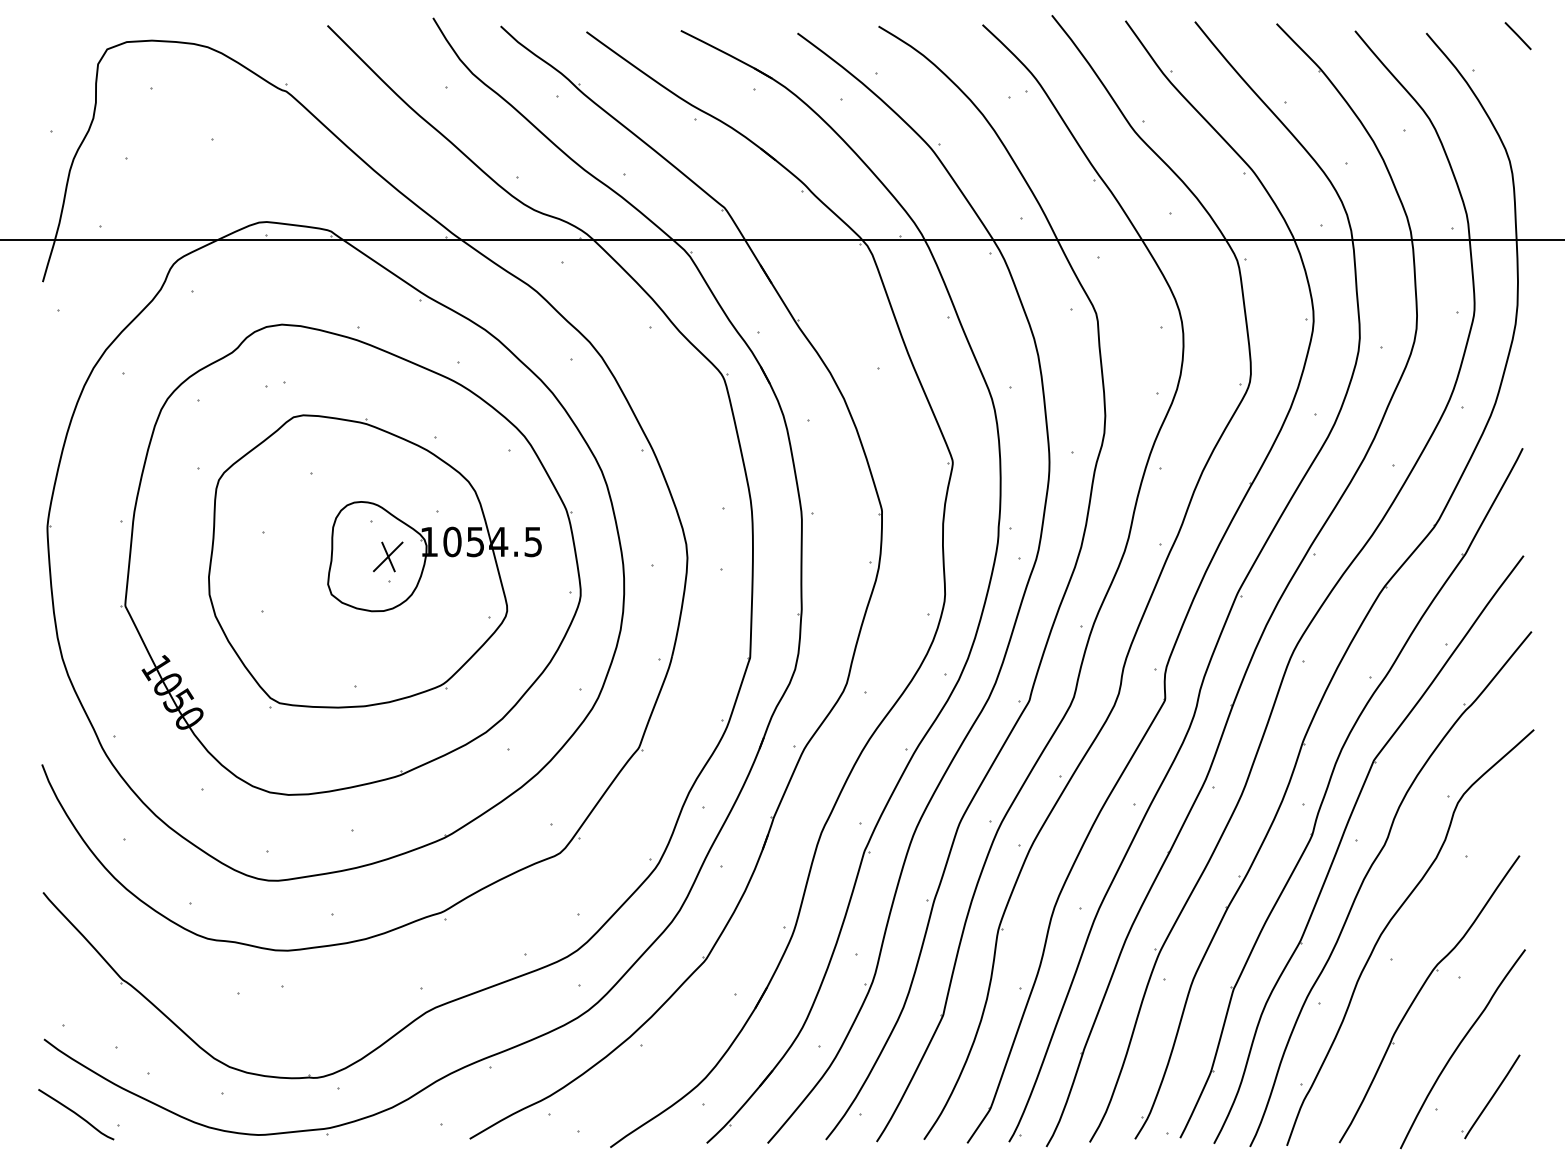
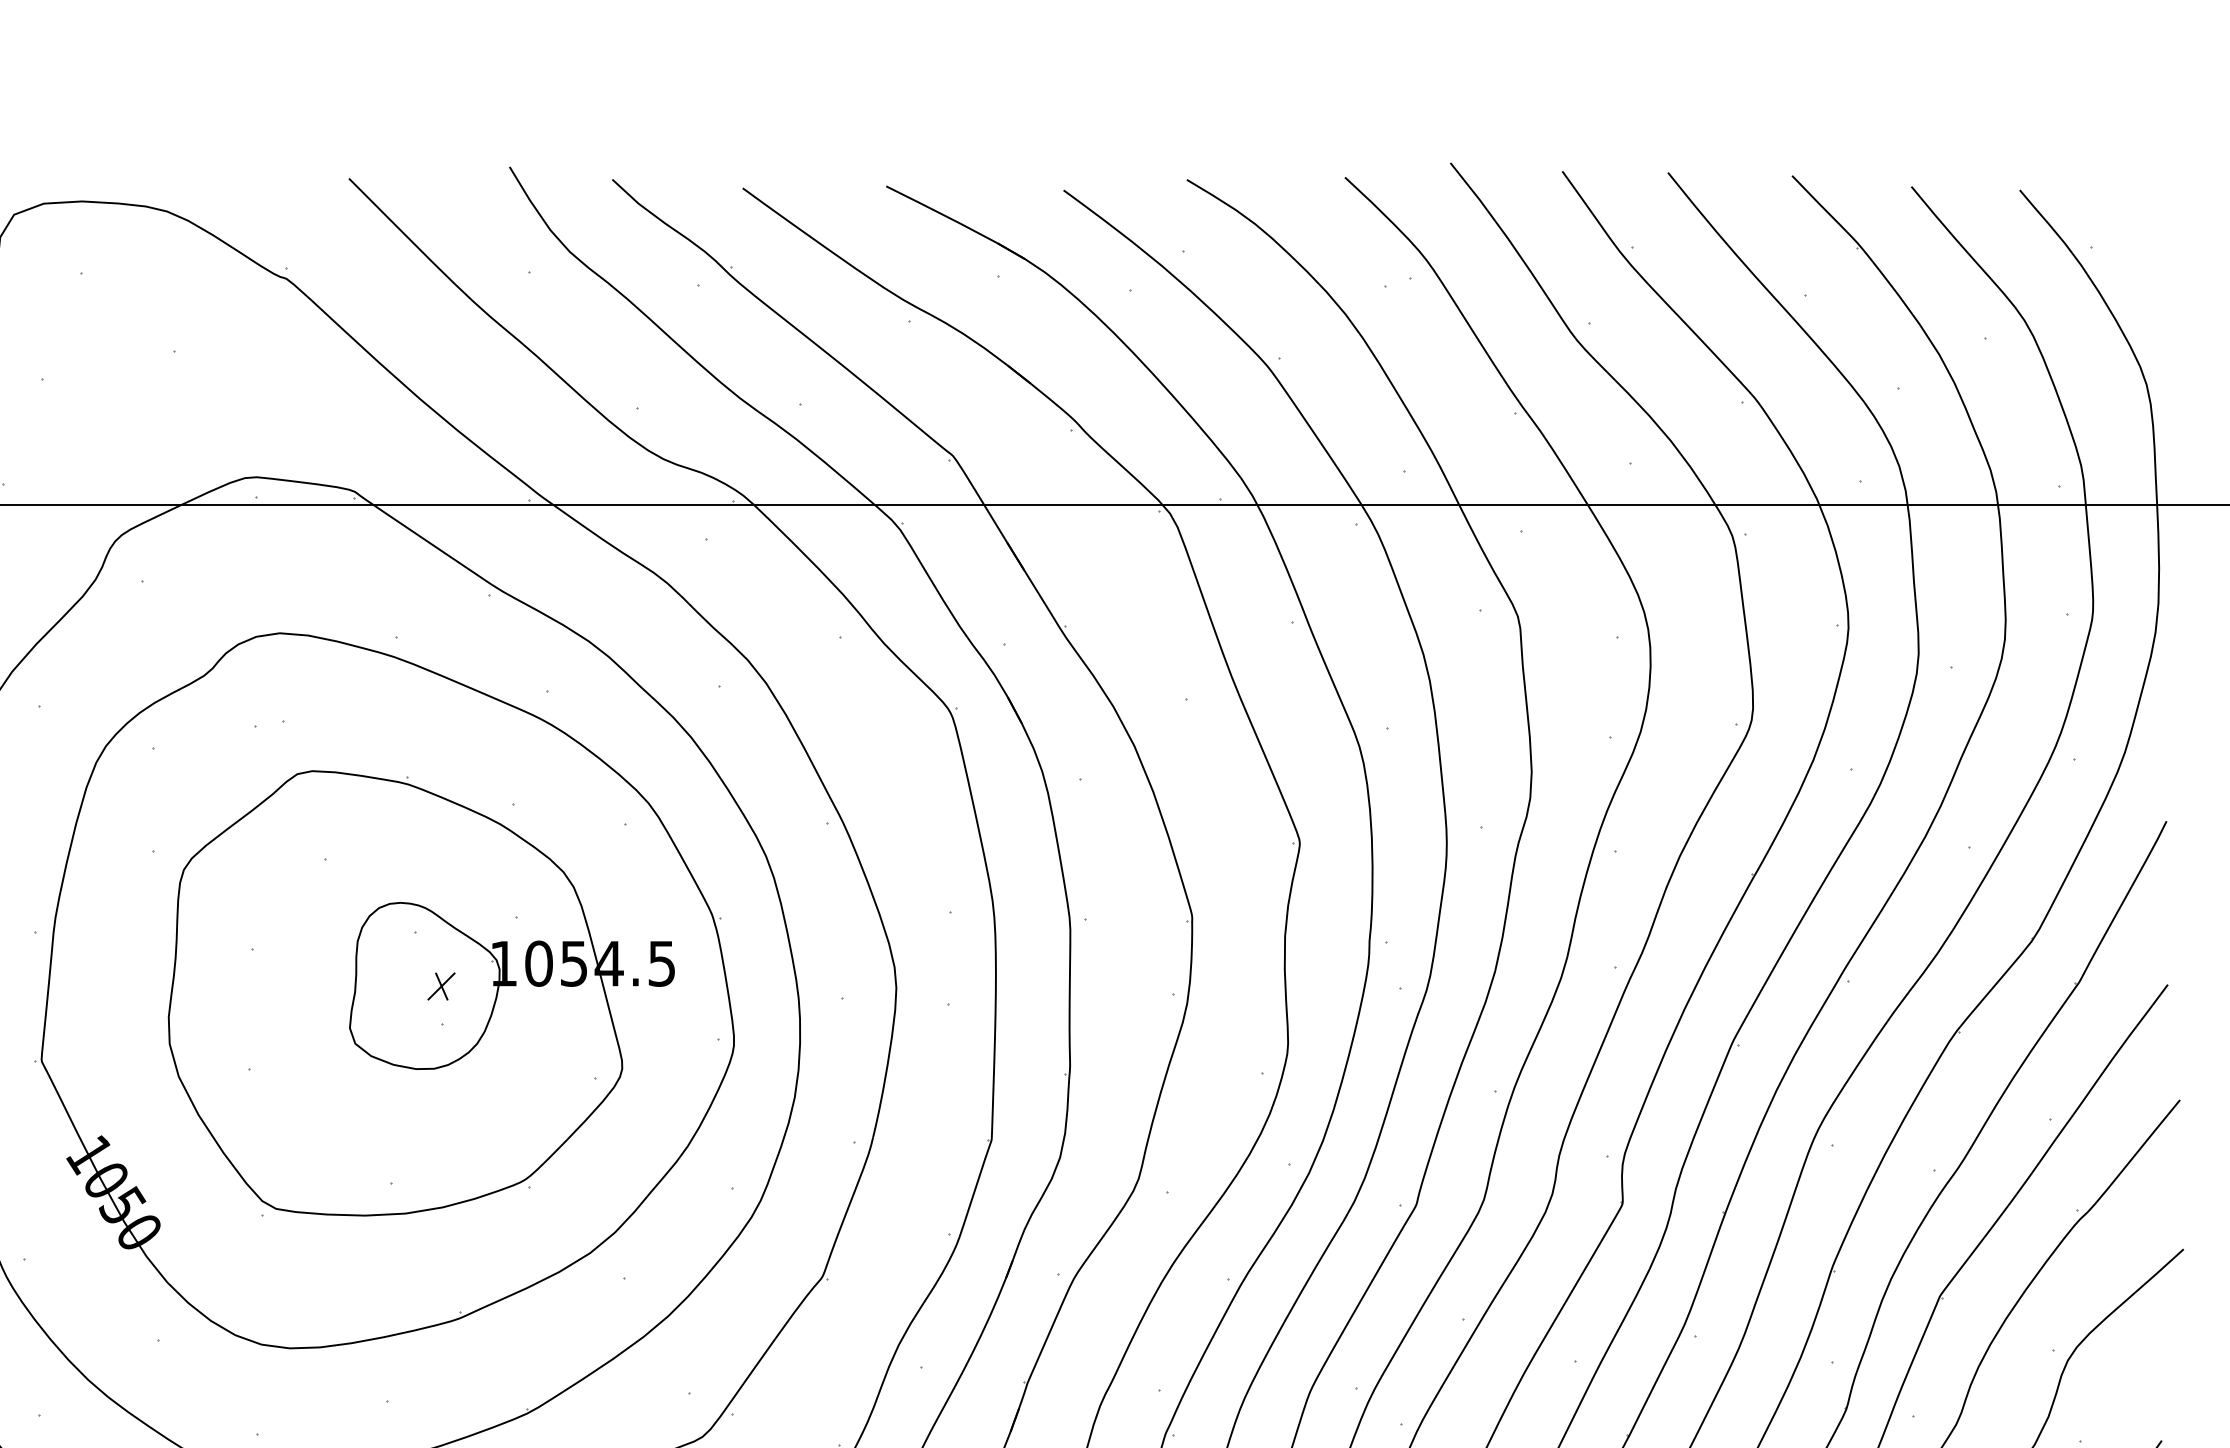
line: (1517, 36) -> (2158, 195), removed
part: (388, 556) -> (441, 985), size x0.6

